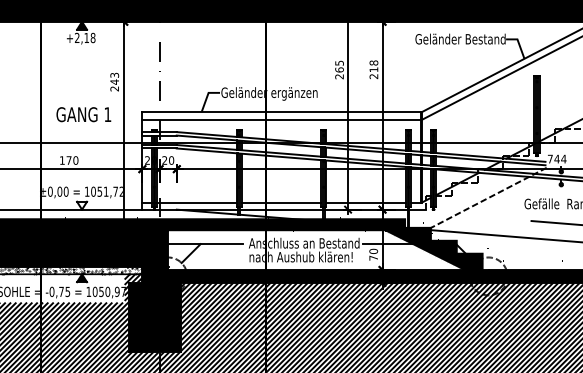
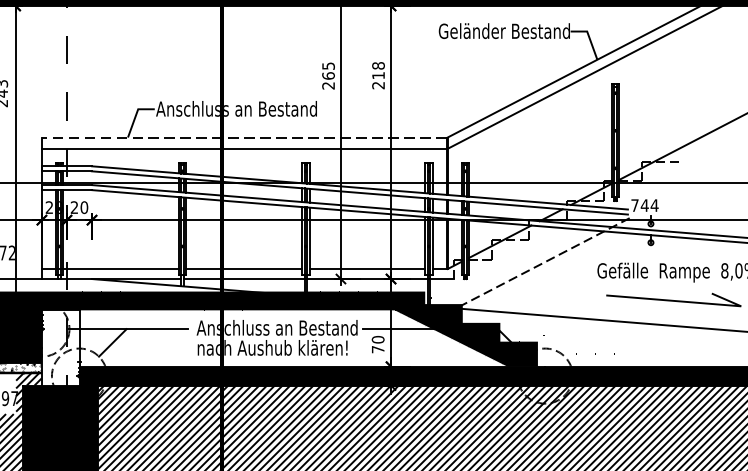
text: (276, 93) -> (236, 110), Geländer ergänzen -> Anschluss an Bestand
line: (281, 112) -> (244, 137), solid -> dashed
fill: (155, 256) -> (61, 347), removed

